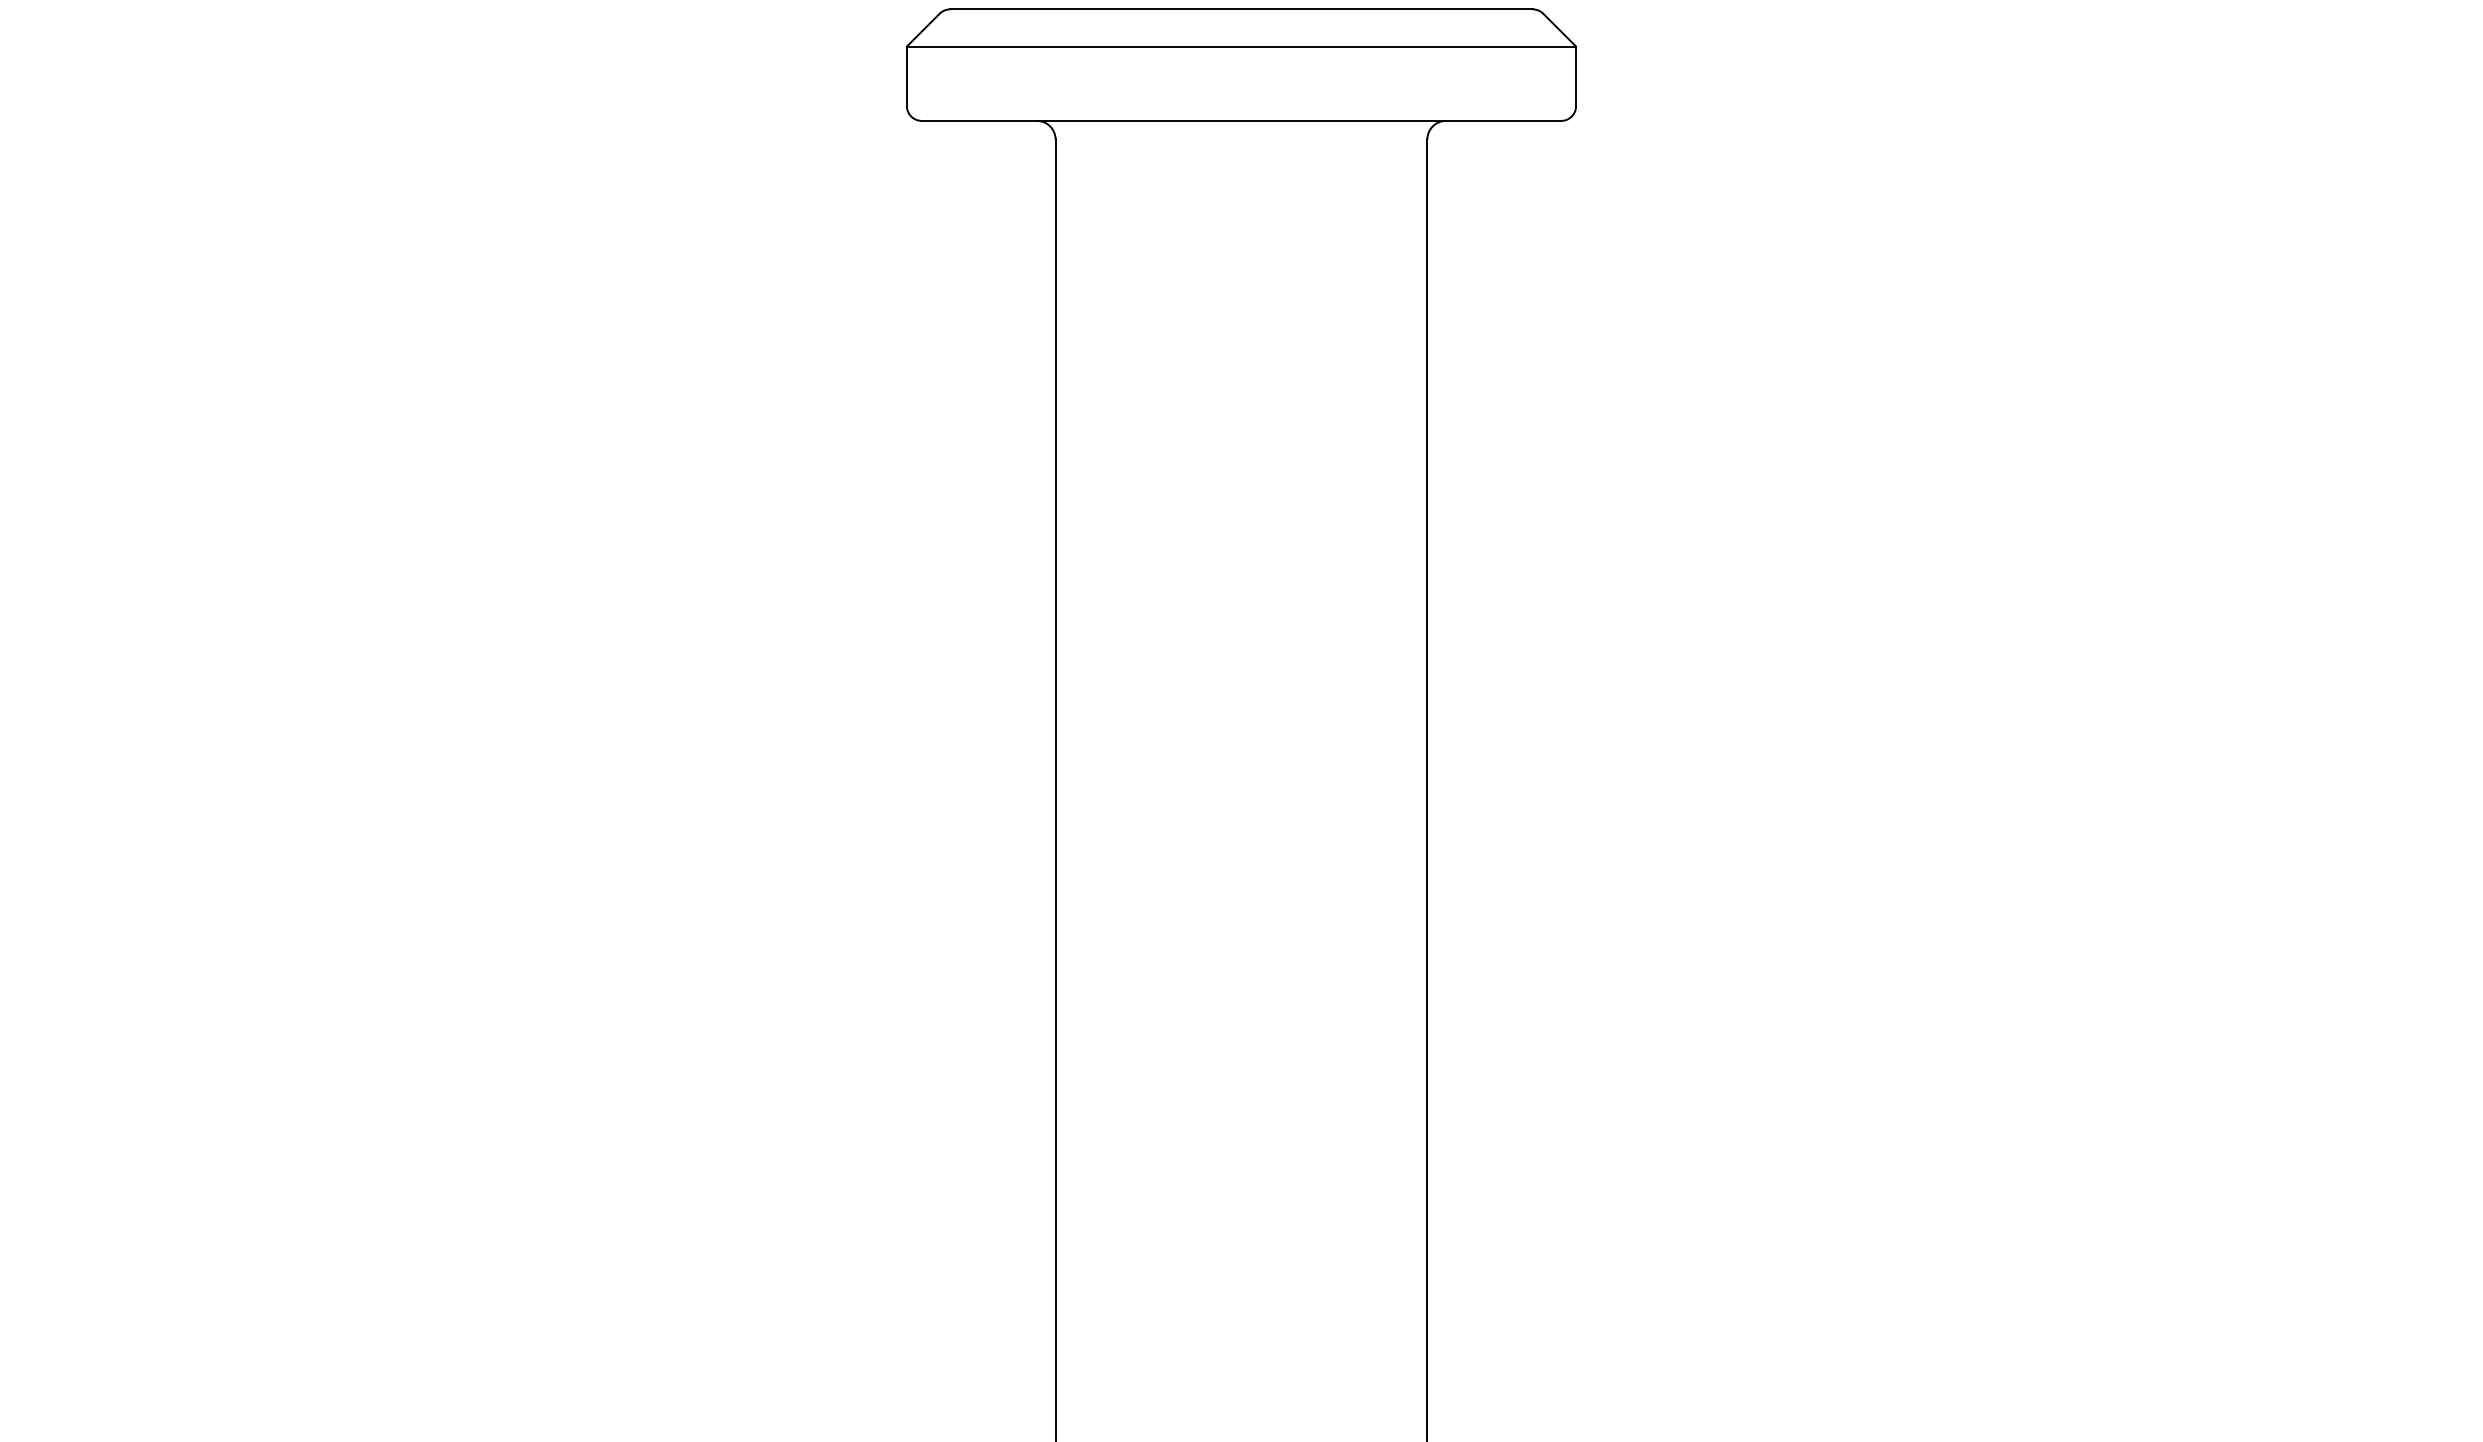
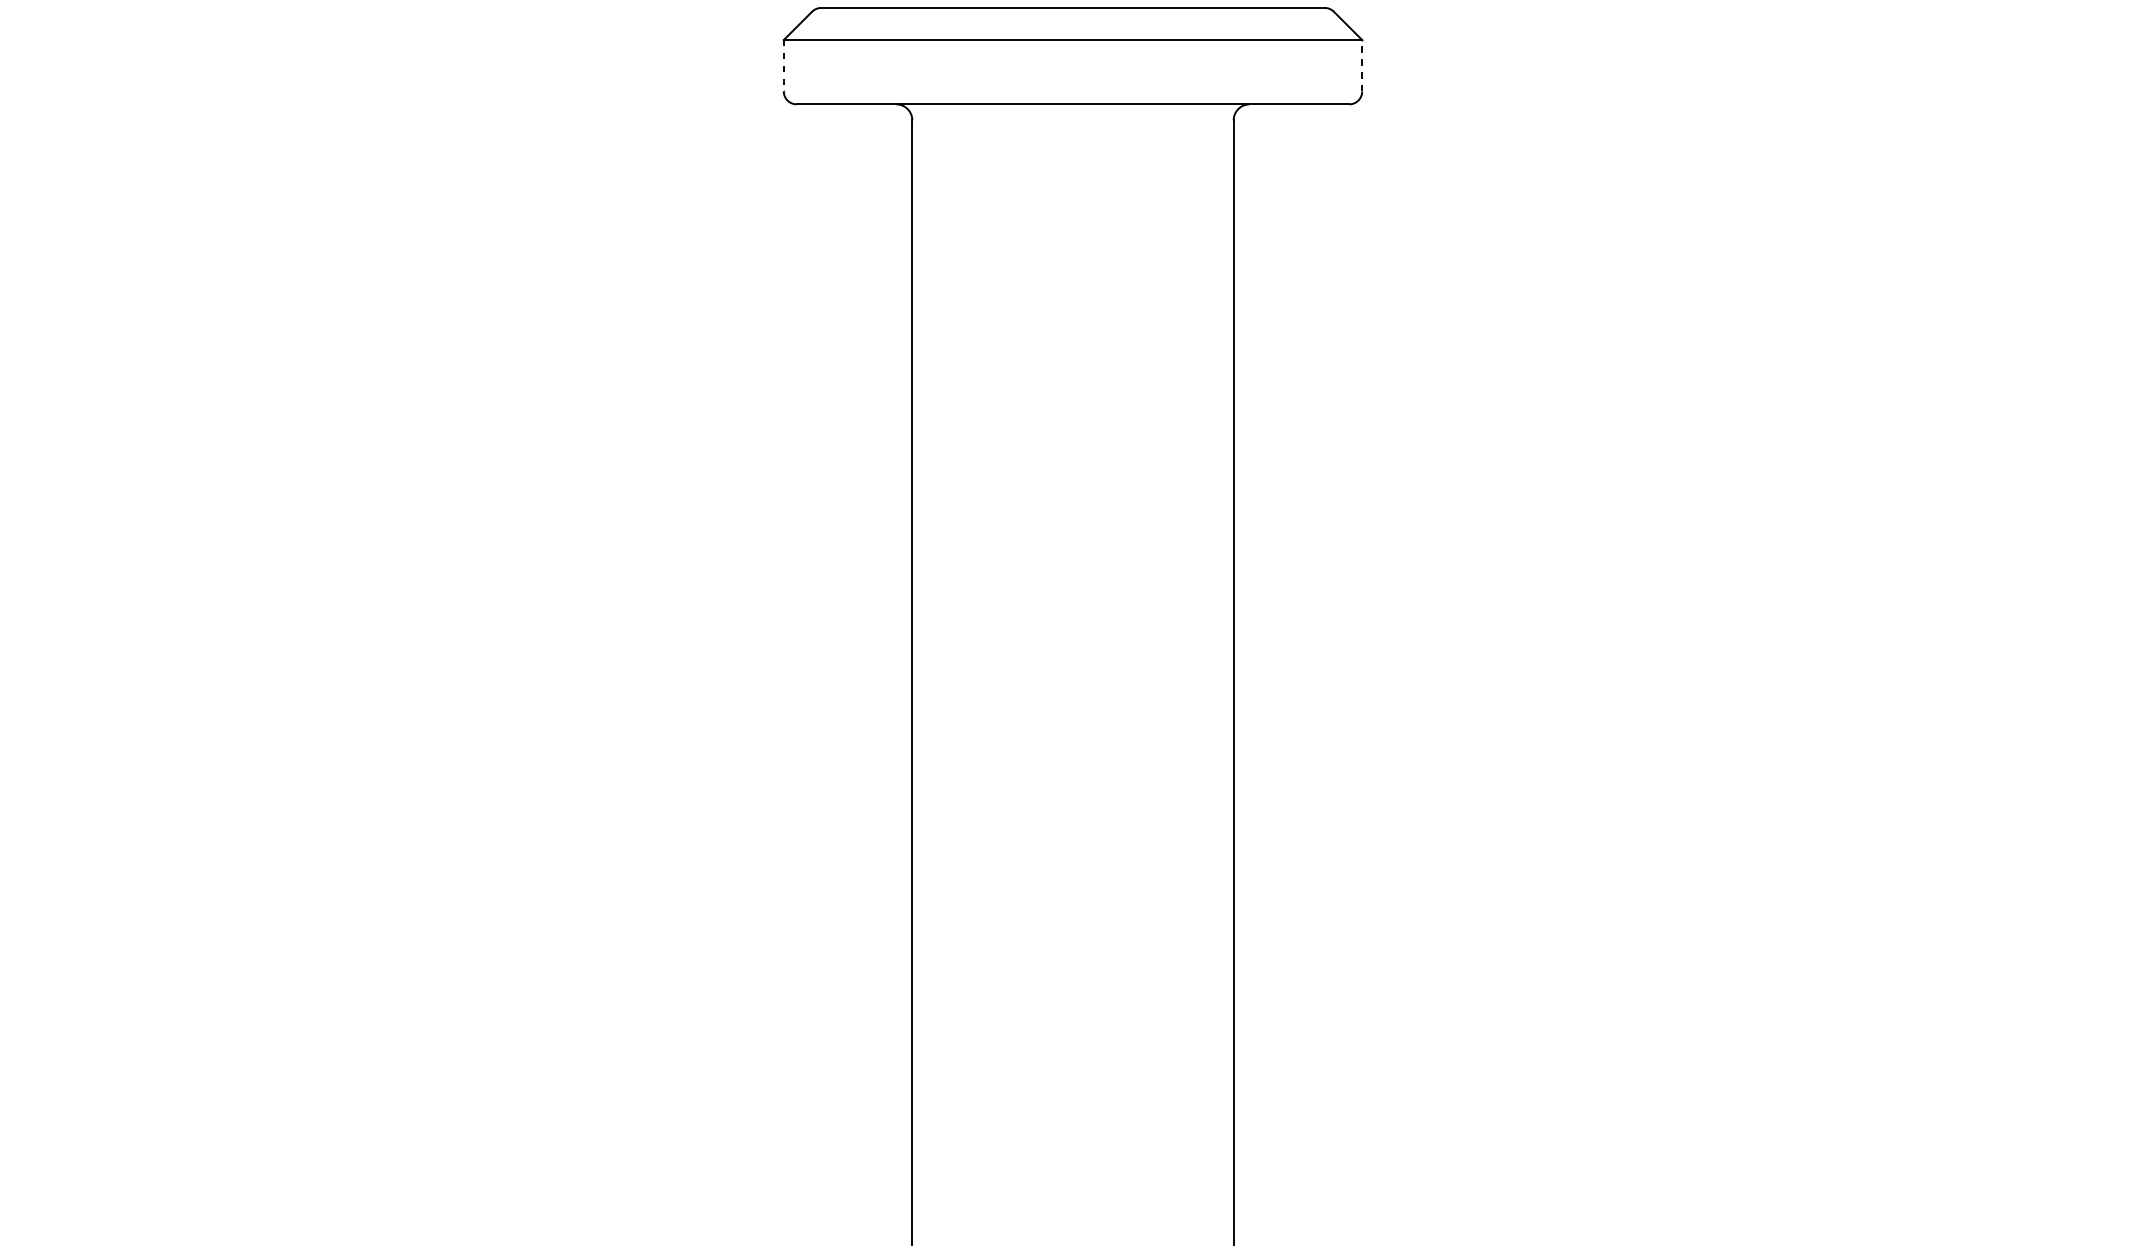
line: (906, 76) -> (783, 65), solid -> dashed
line: (1576, 76) -> (1362, 65), solid -> dashed

